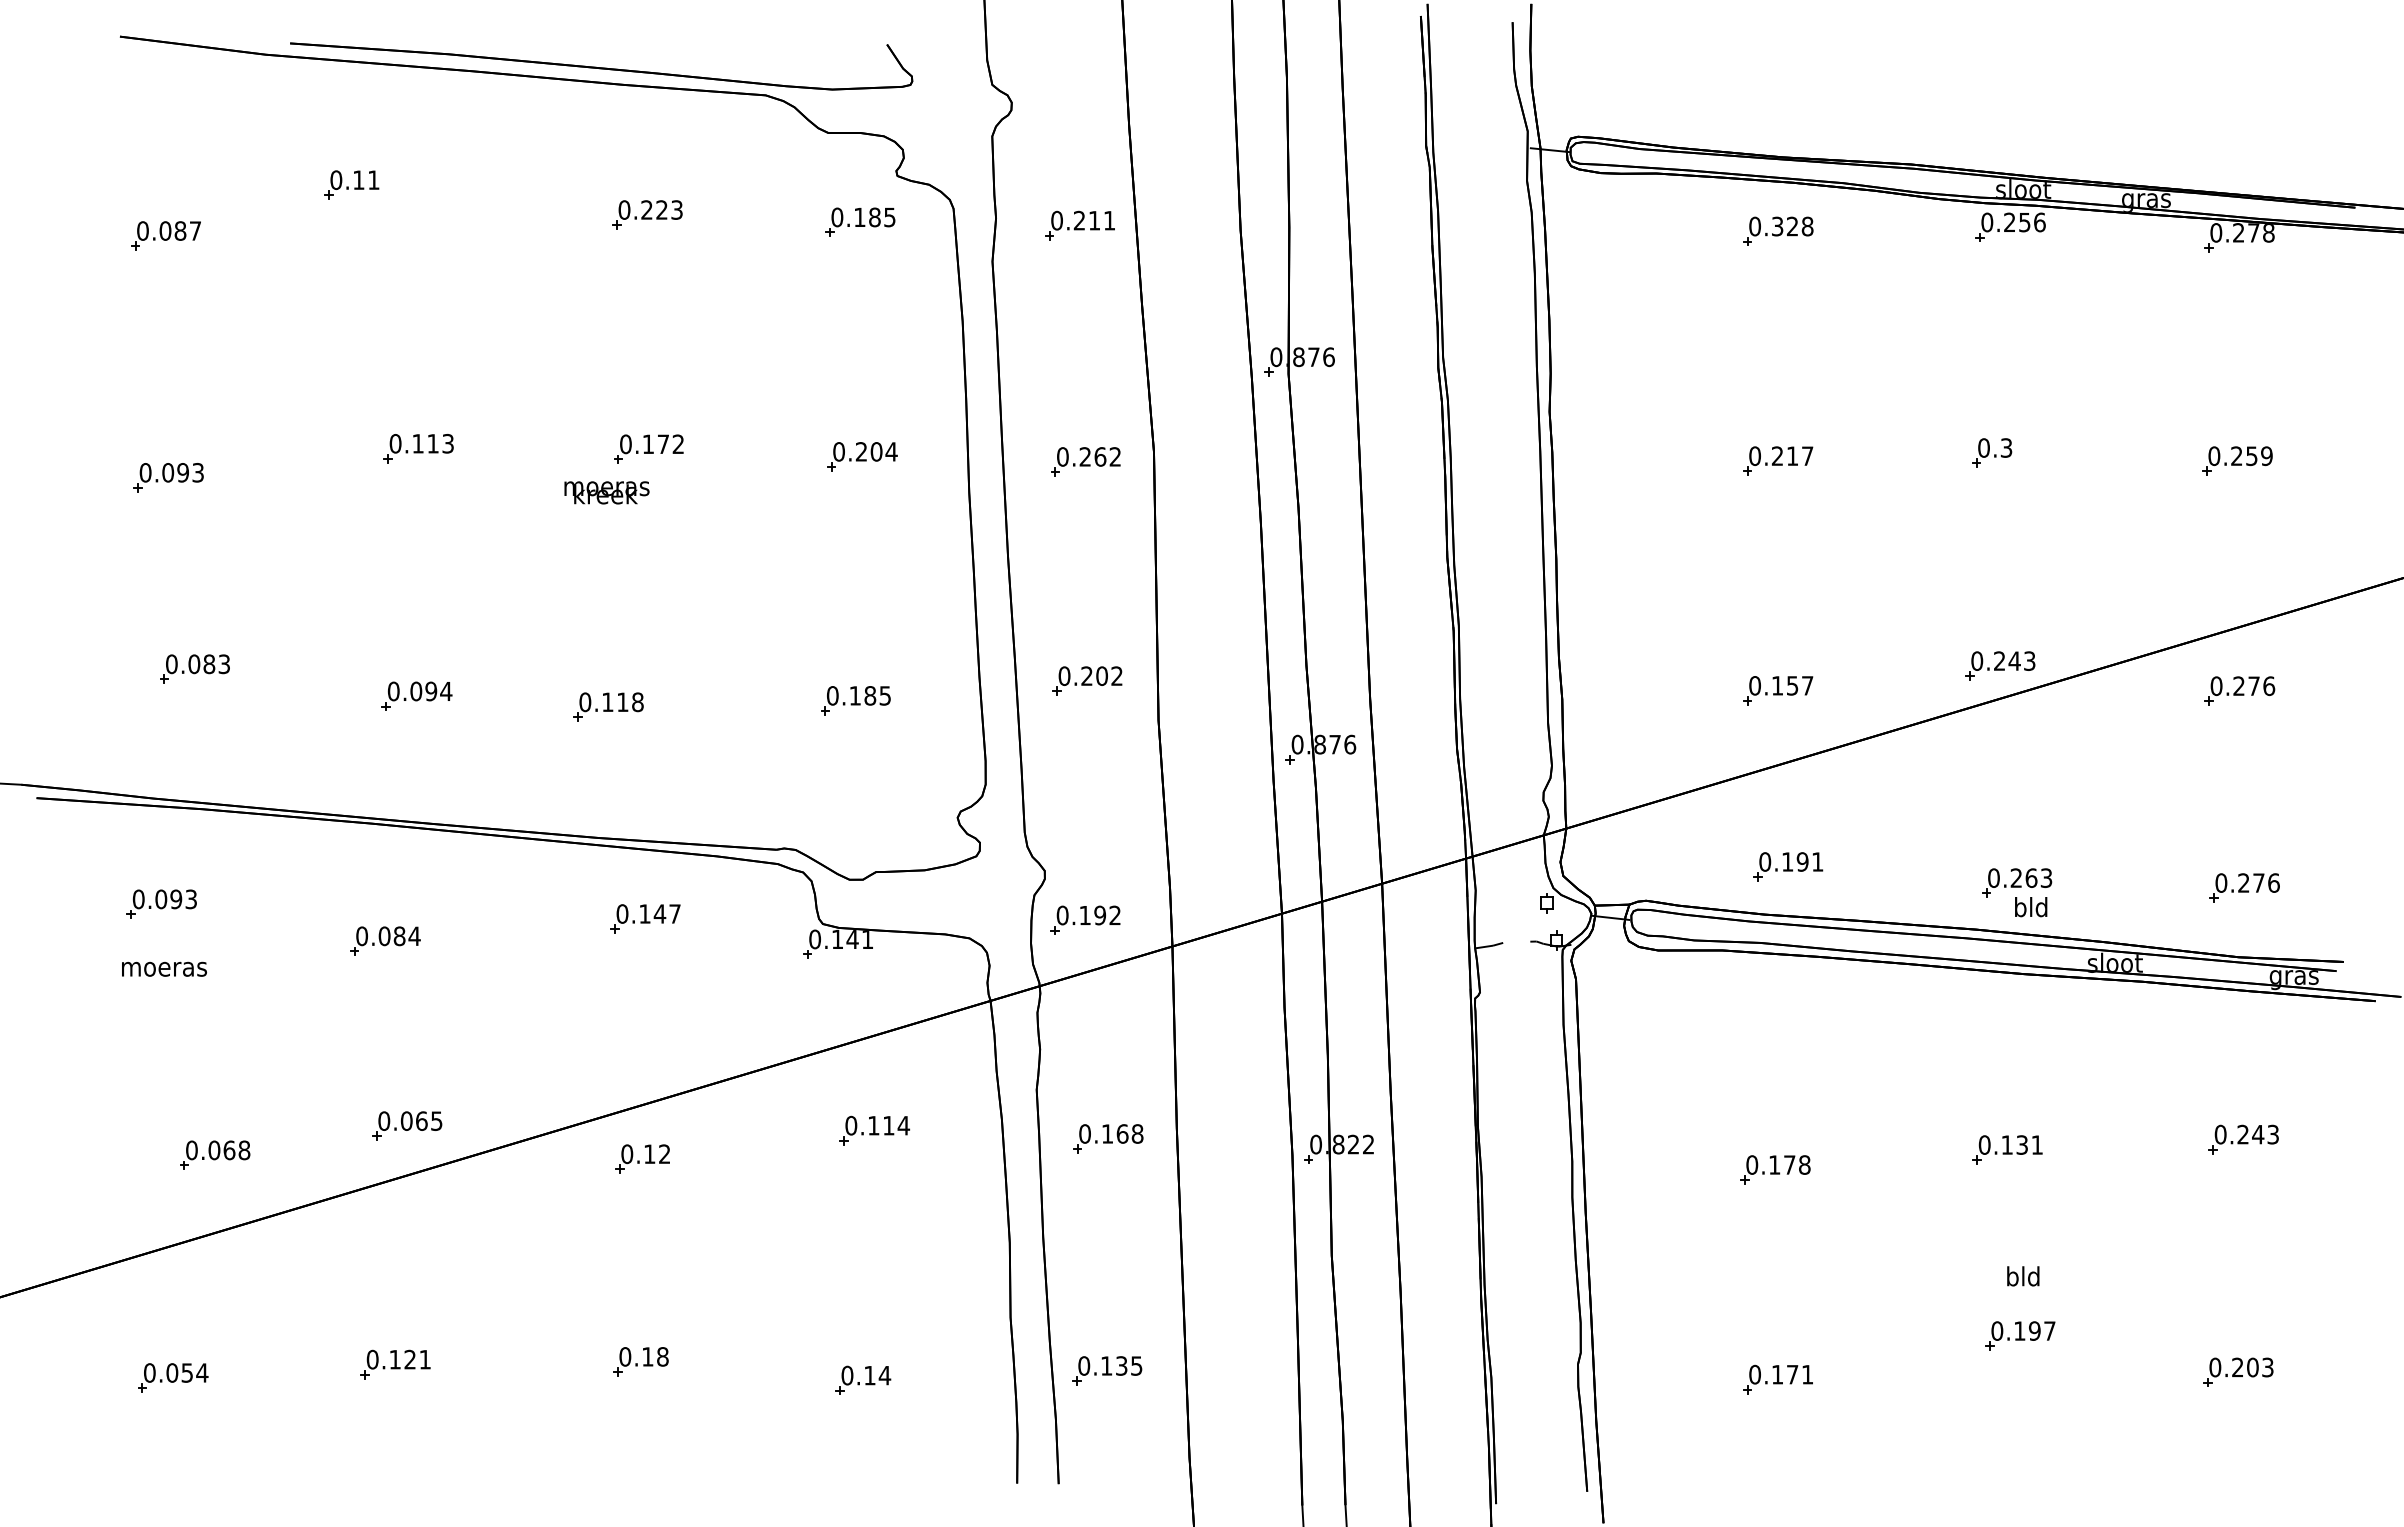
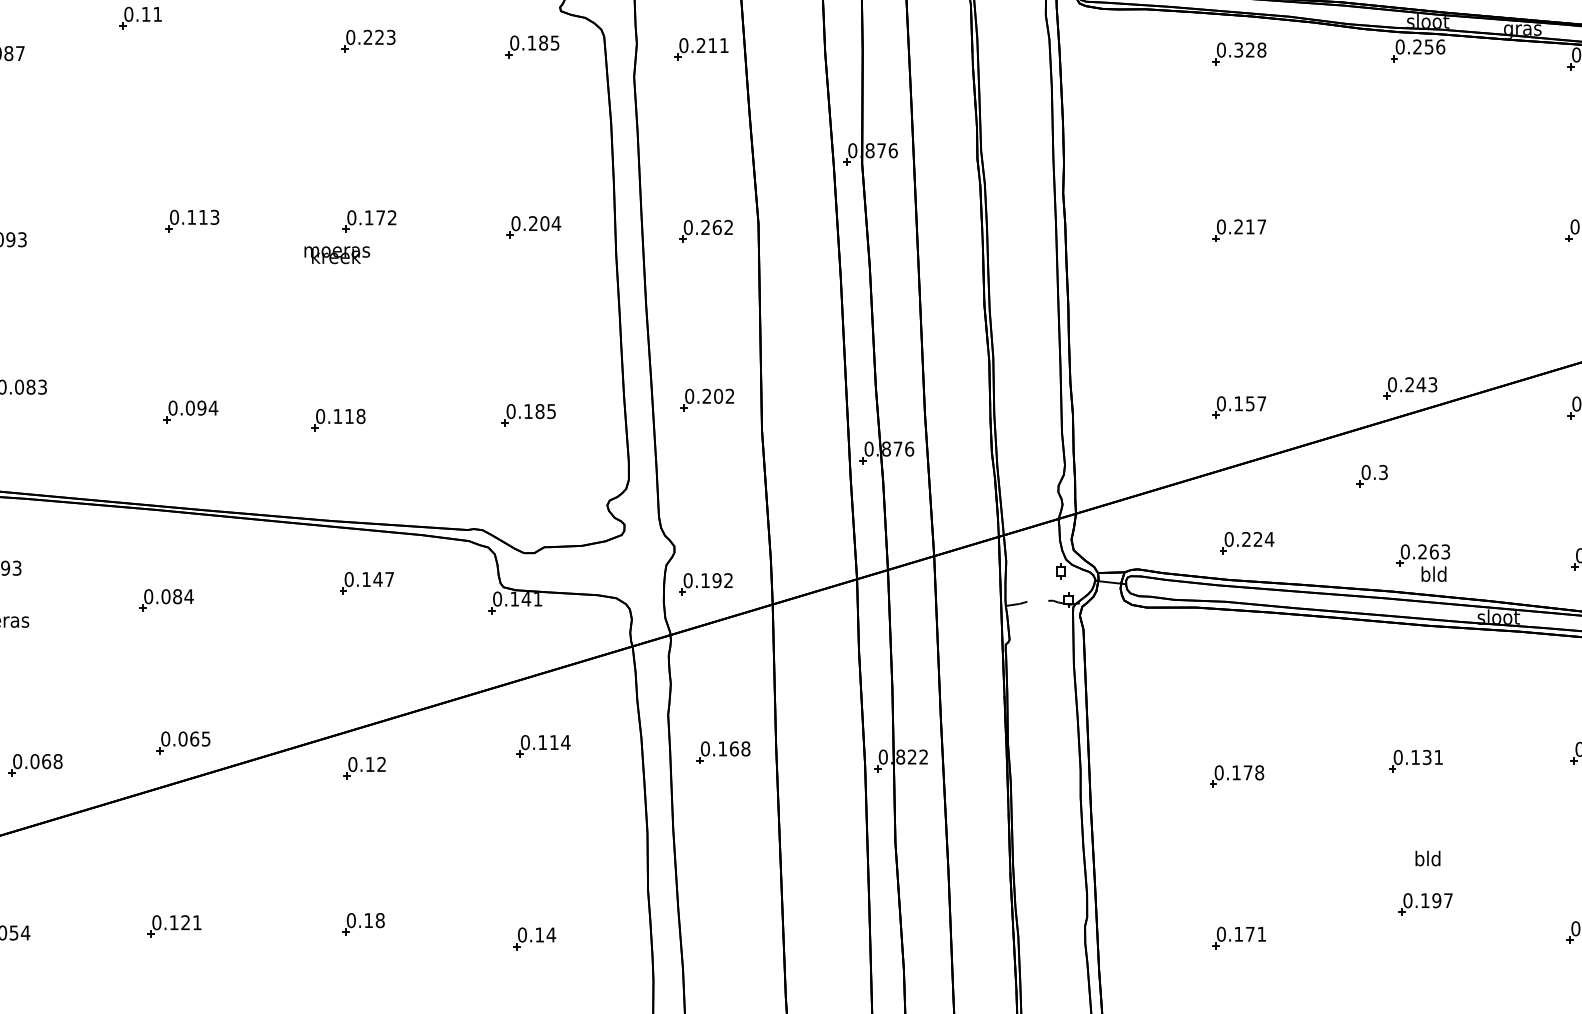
part: (1992, 452) -> (1372, 475), moved
text: (1802, 861) -> (1257, 539), 0.191 -> 0.224
part: (1107, 1370) -> (722, 931), removed

